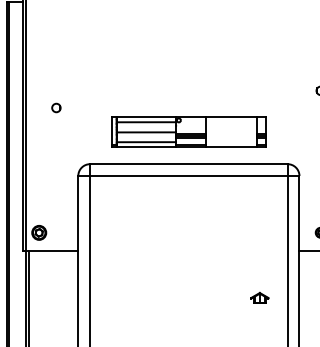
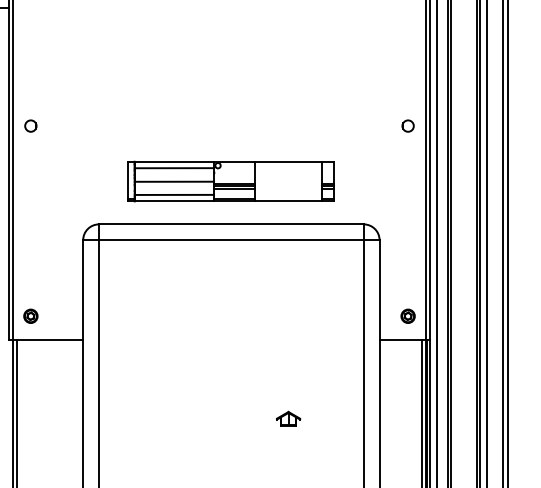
circle: (56, 107) -> (30, 125), moved
part: (38, 232) -> (30, 315), size x0.71
part: (259, 297) -> (288, 418), moved

